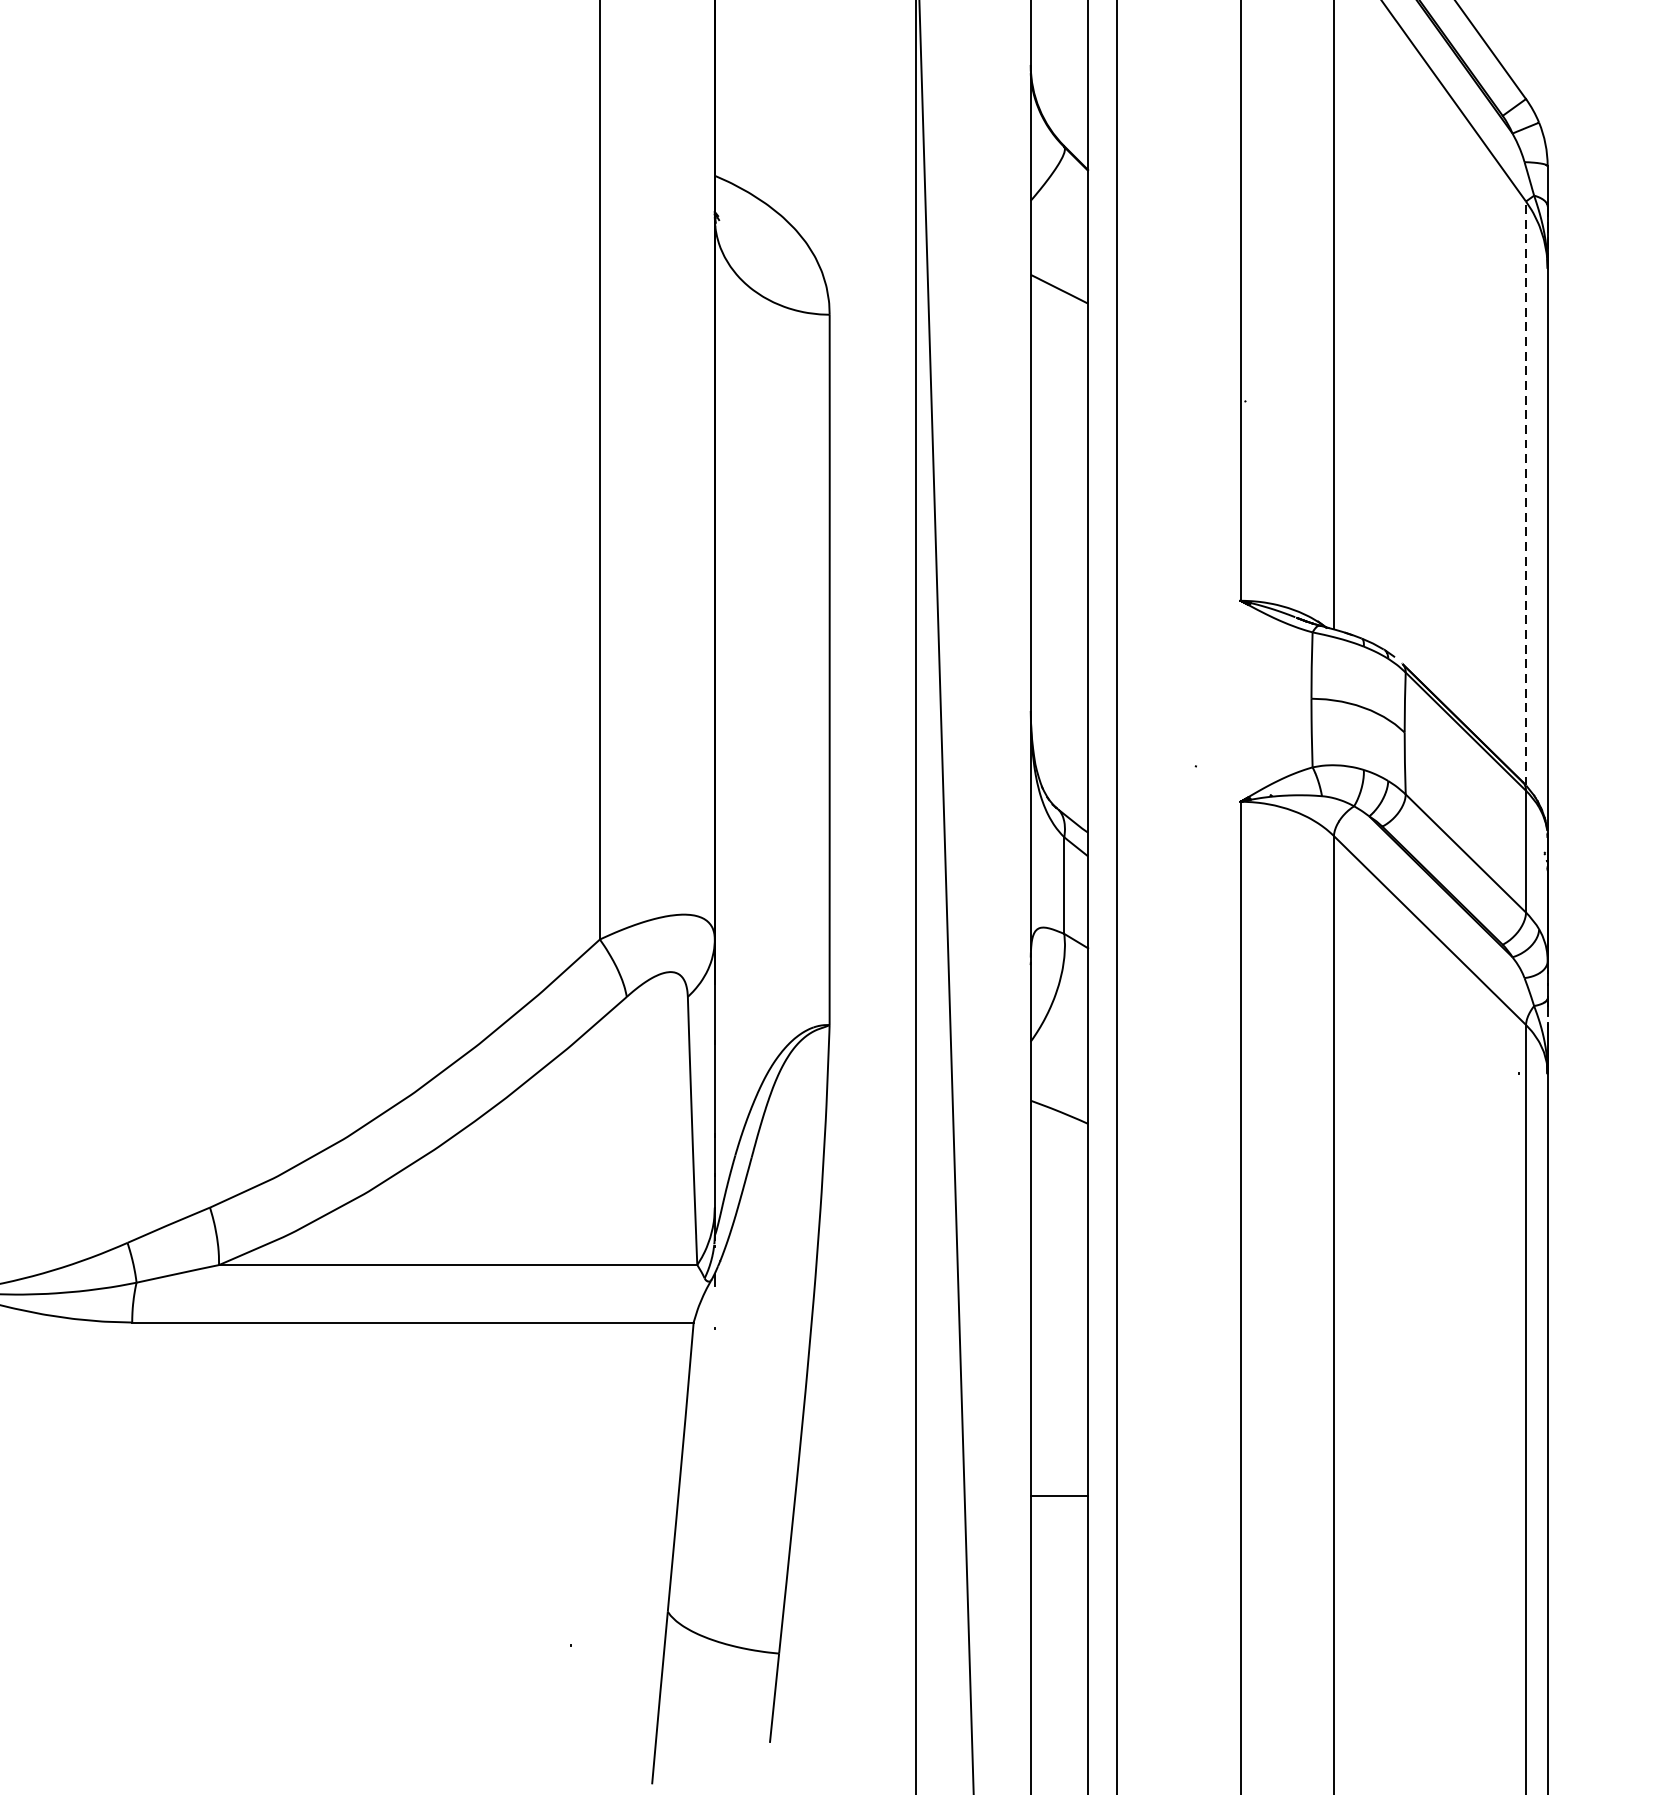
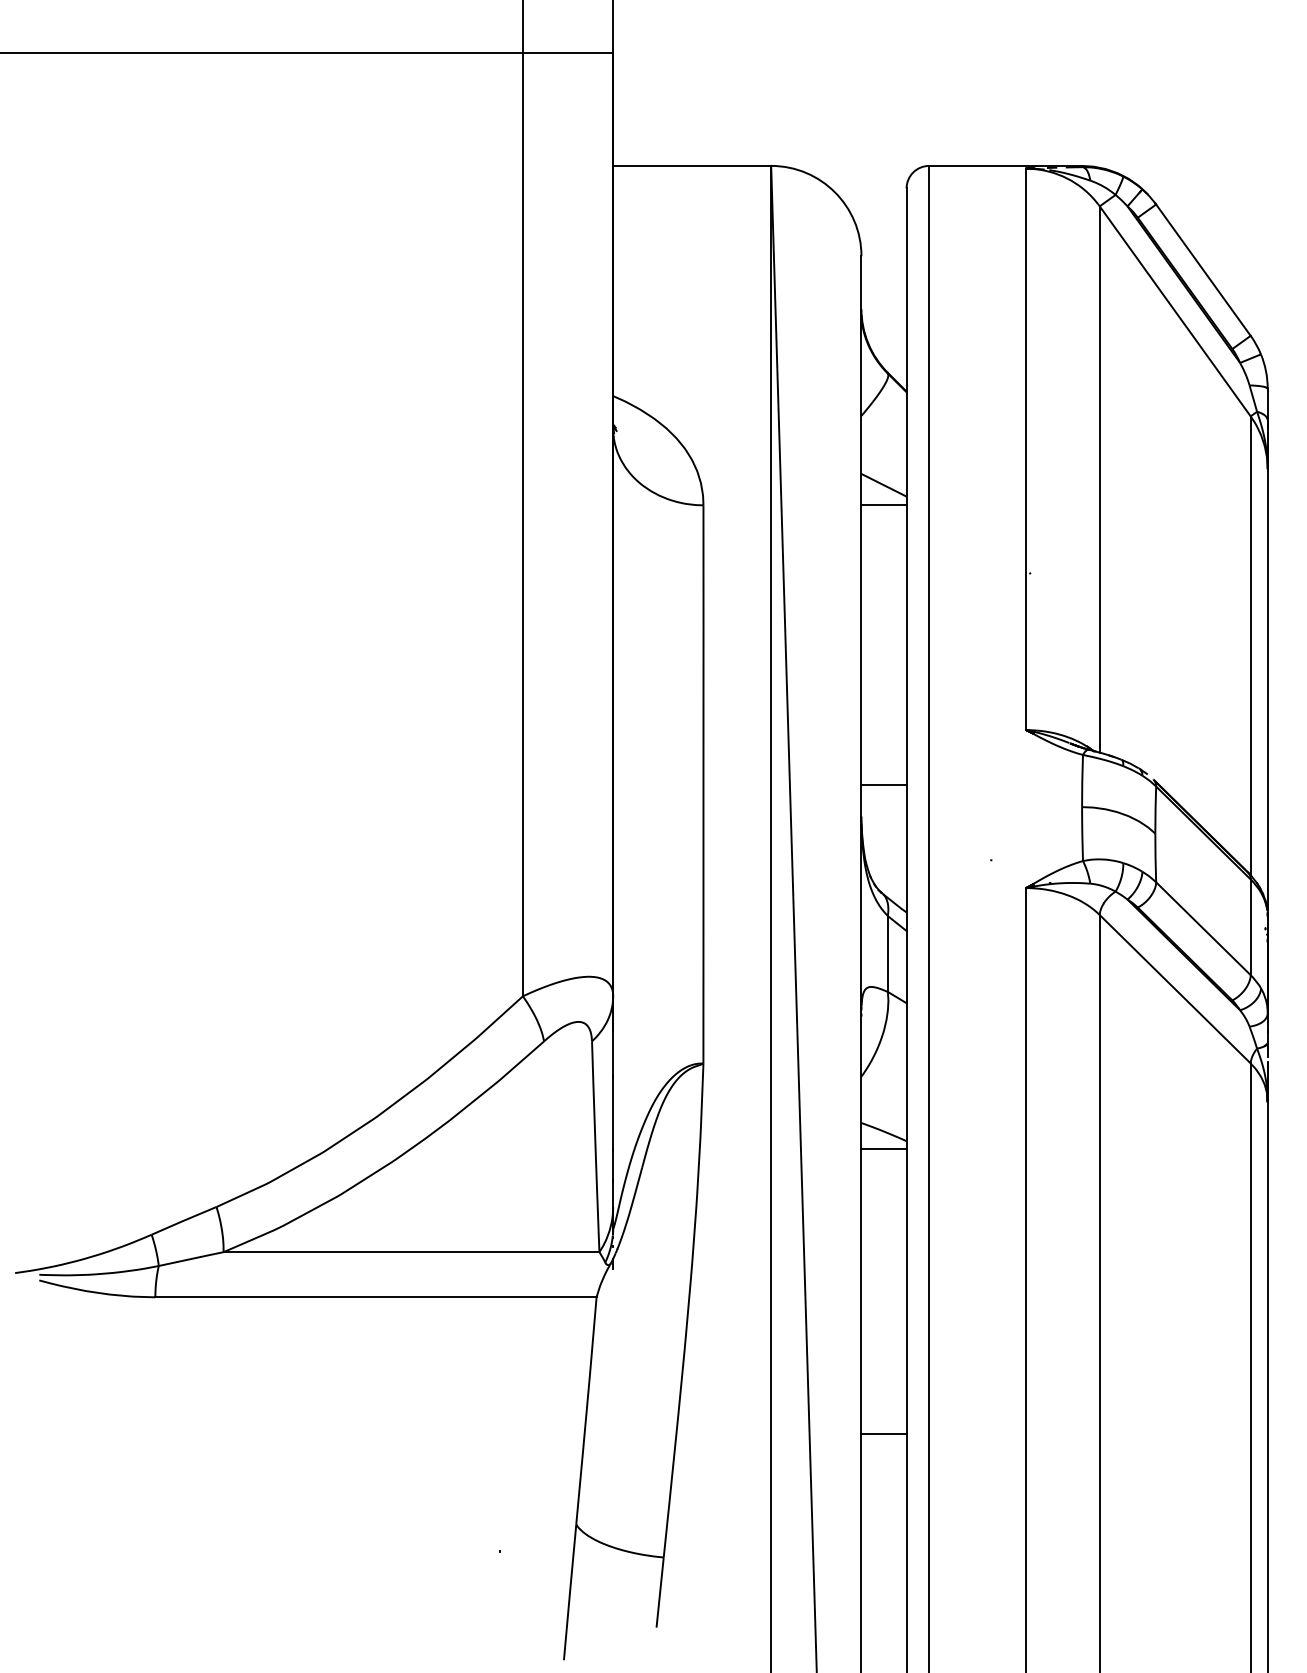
line: (1058, 314) -> (883, 505), added
line: (1525, 493) -> (1250, 645), dashed -> solid
line: (1058, 669) -> (883, 784), added
line: (1058, 1134) -> (883, 1149), added

